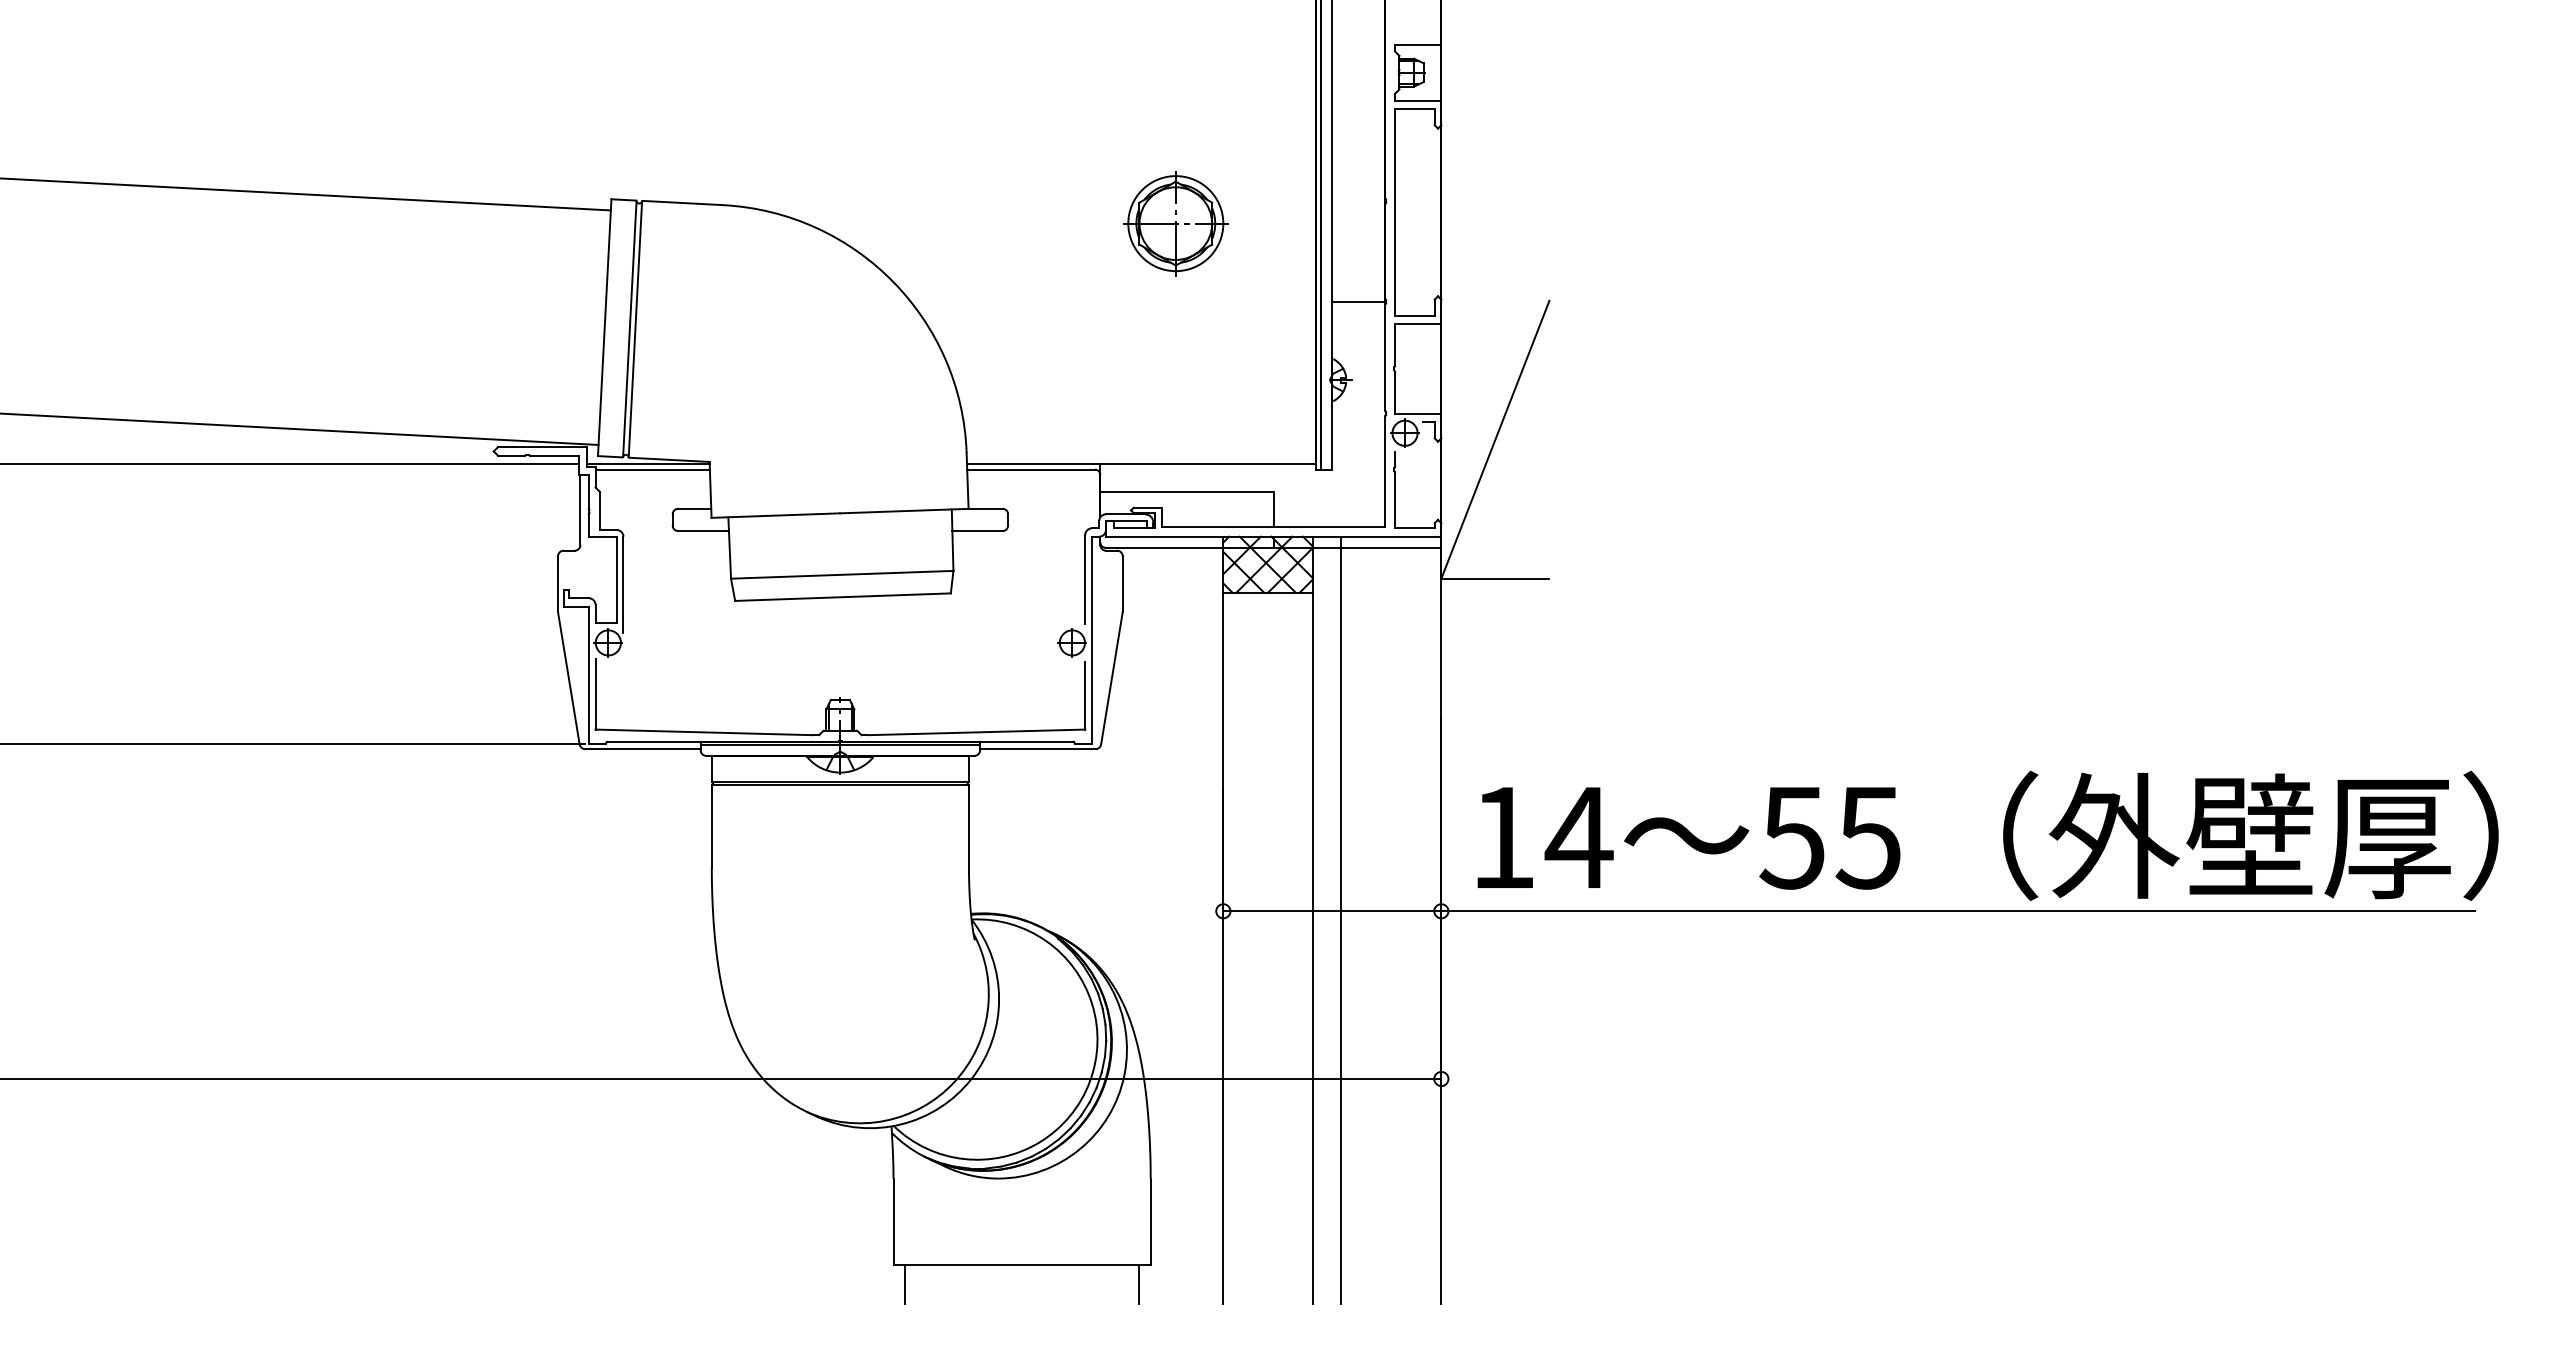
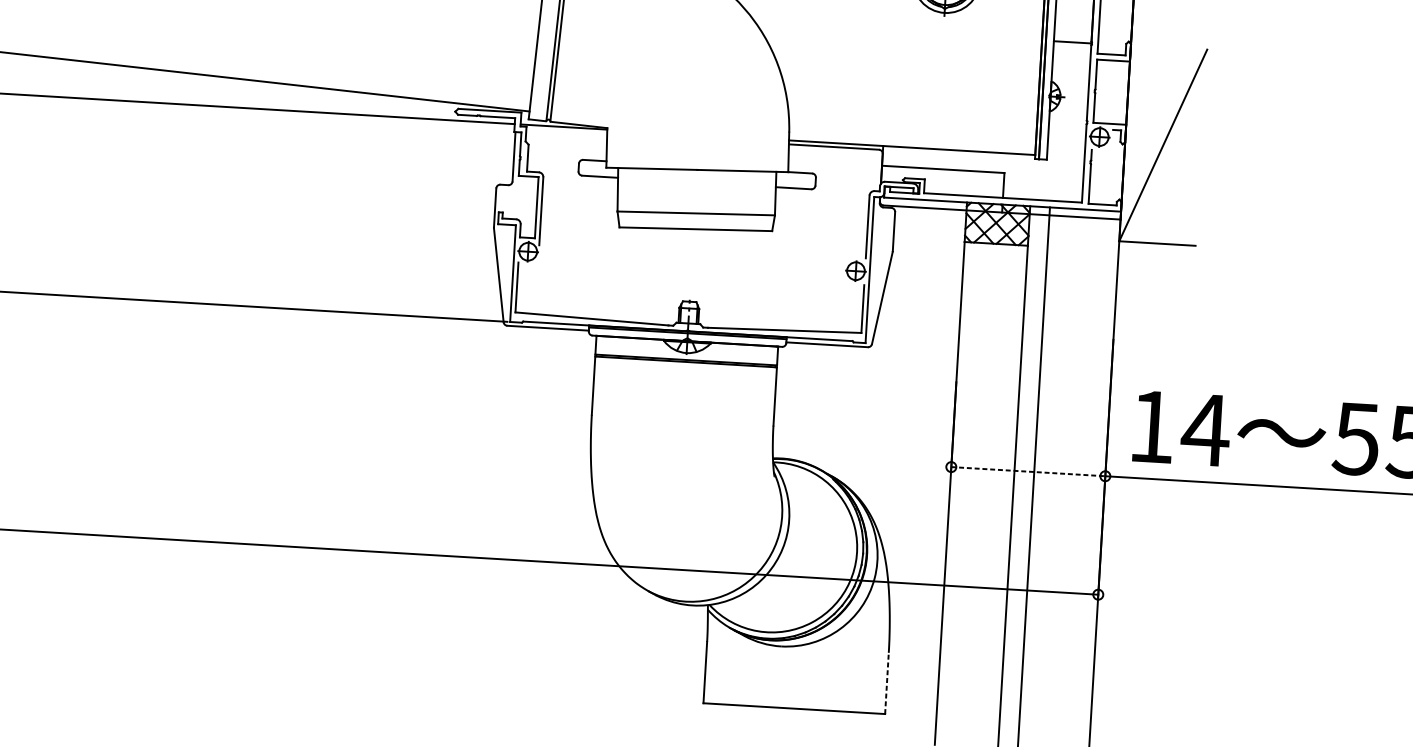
line: (652, 469) -> (566, 131), removed
line: (1332, 911) -> (1028, 471), solid -> dashed
line: (1150, 1221) -> (886, 683), solid -> dashed
line: (904, 1284) -> (710, 717), removed
line: (1139, 1284) -> (876, 727), removed

